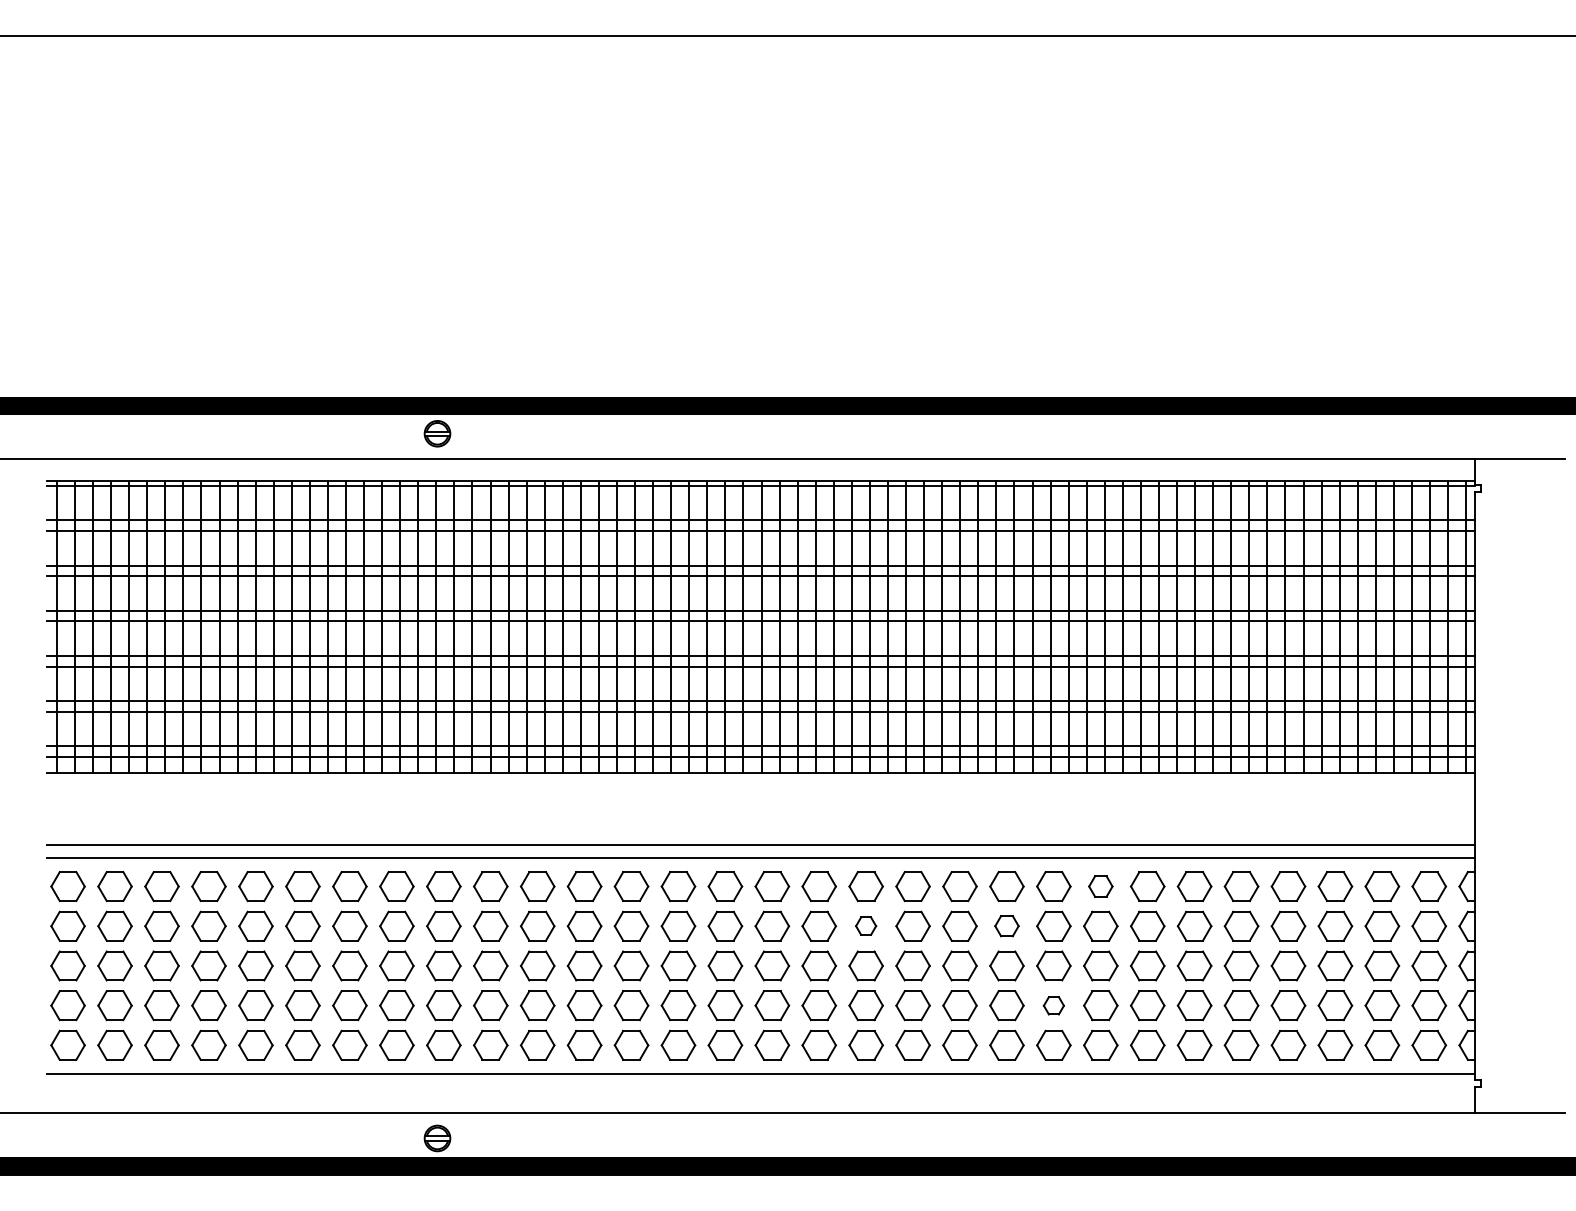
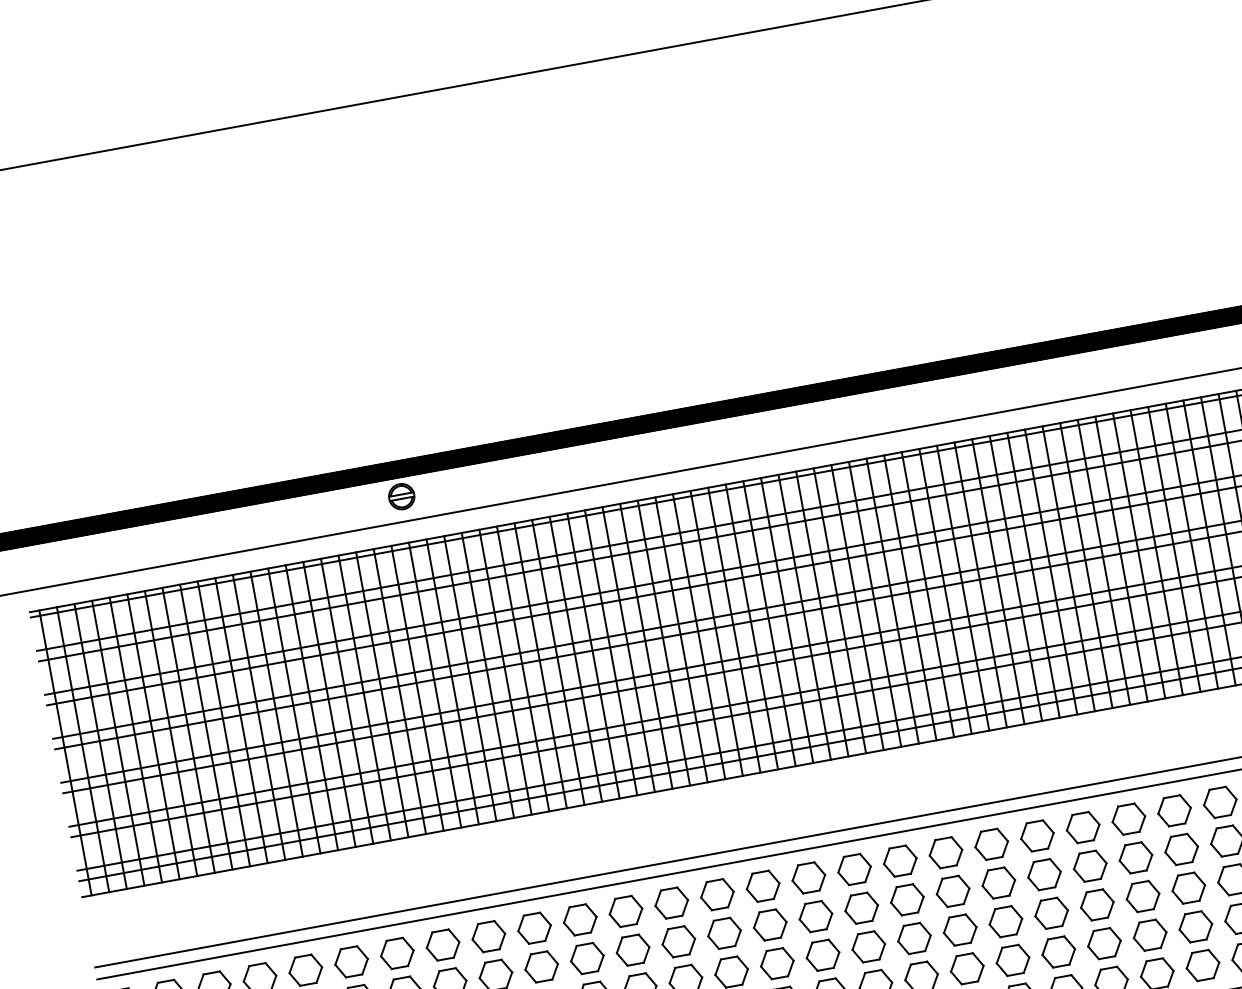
part: (1100, 886) -> (1128, 819), size x1.43
part: (865, 925) -> (906, 899), size x1.67
part: (1006, 925) -> (1043, 873), size x1.43
part: (1053, 1005) -> (1104, 943), size x1.67

